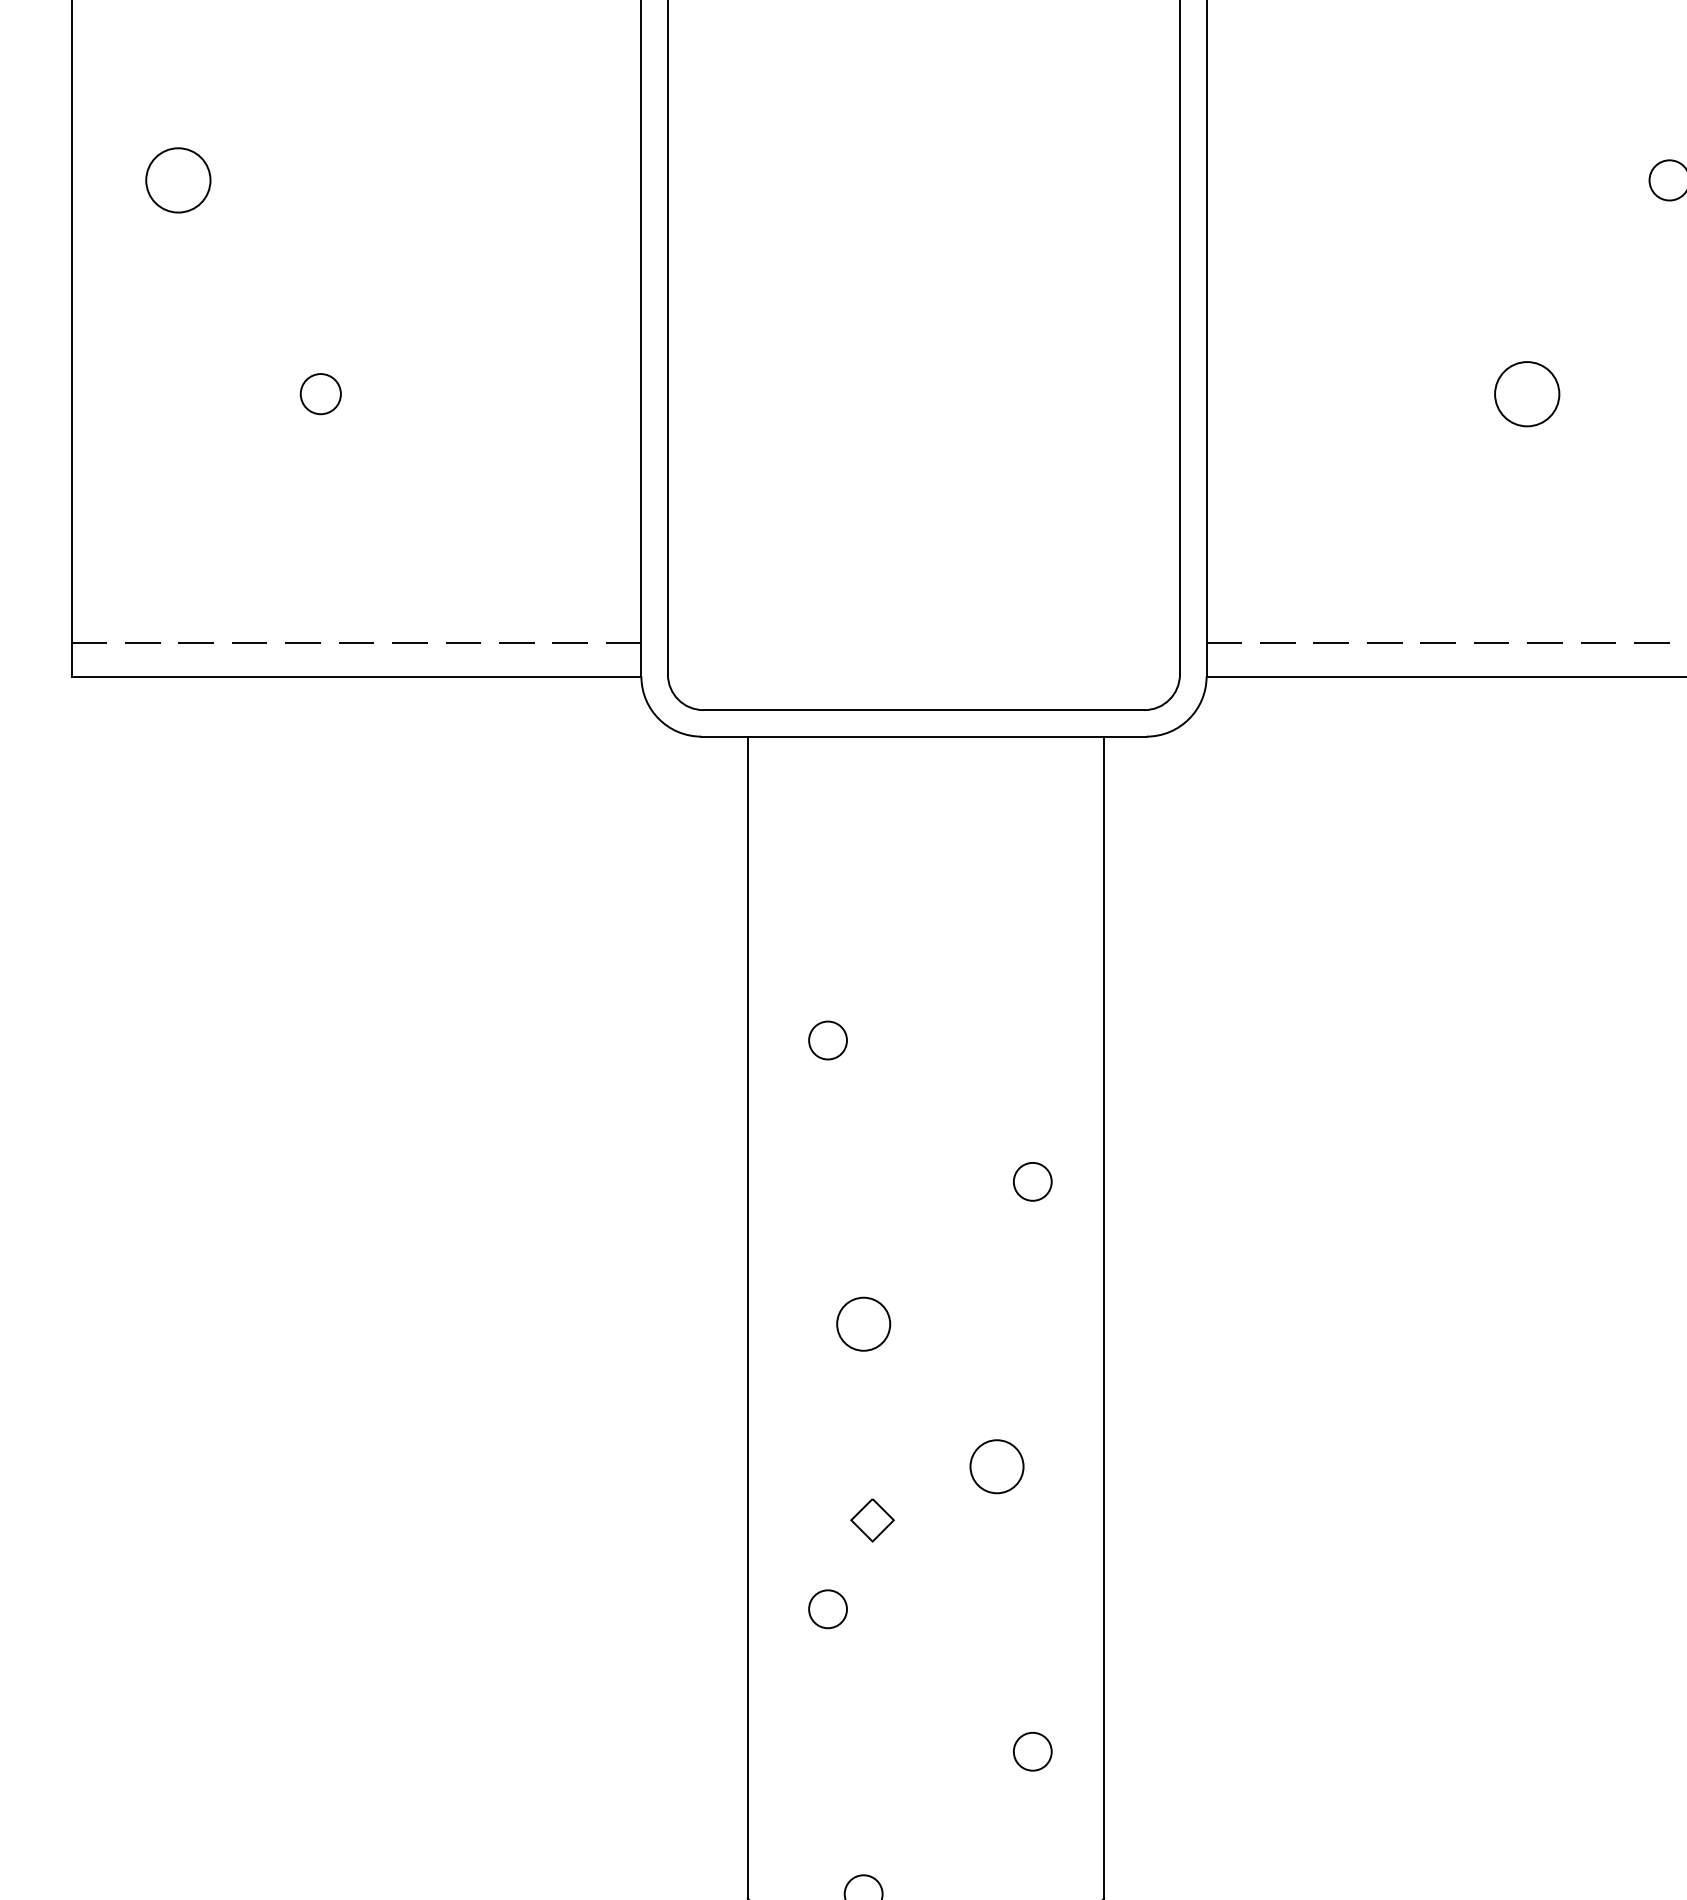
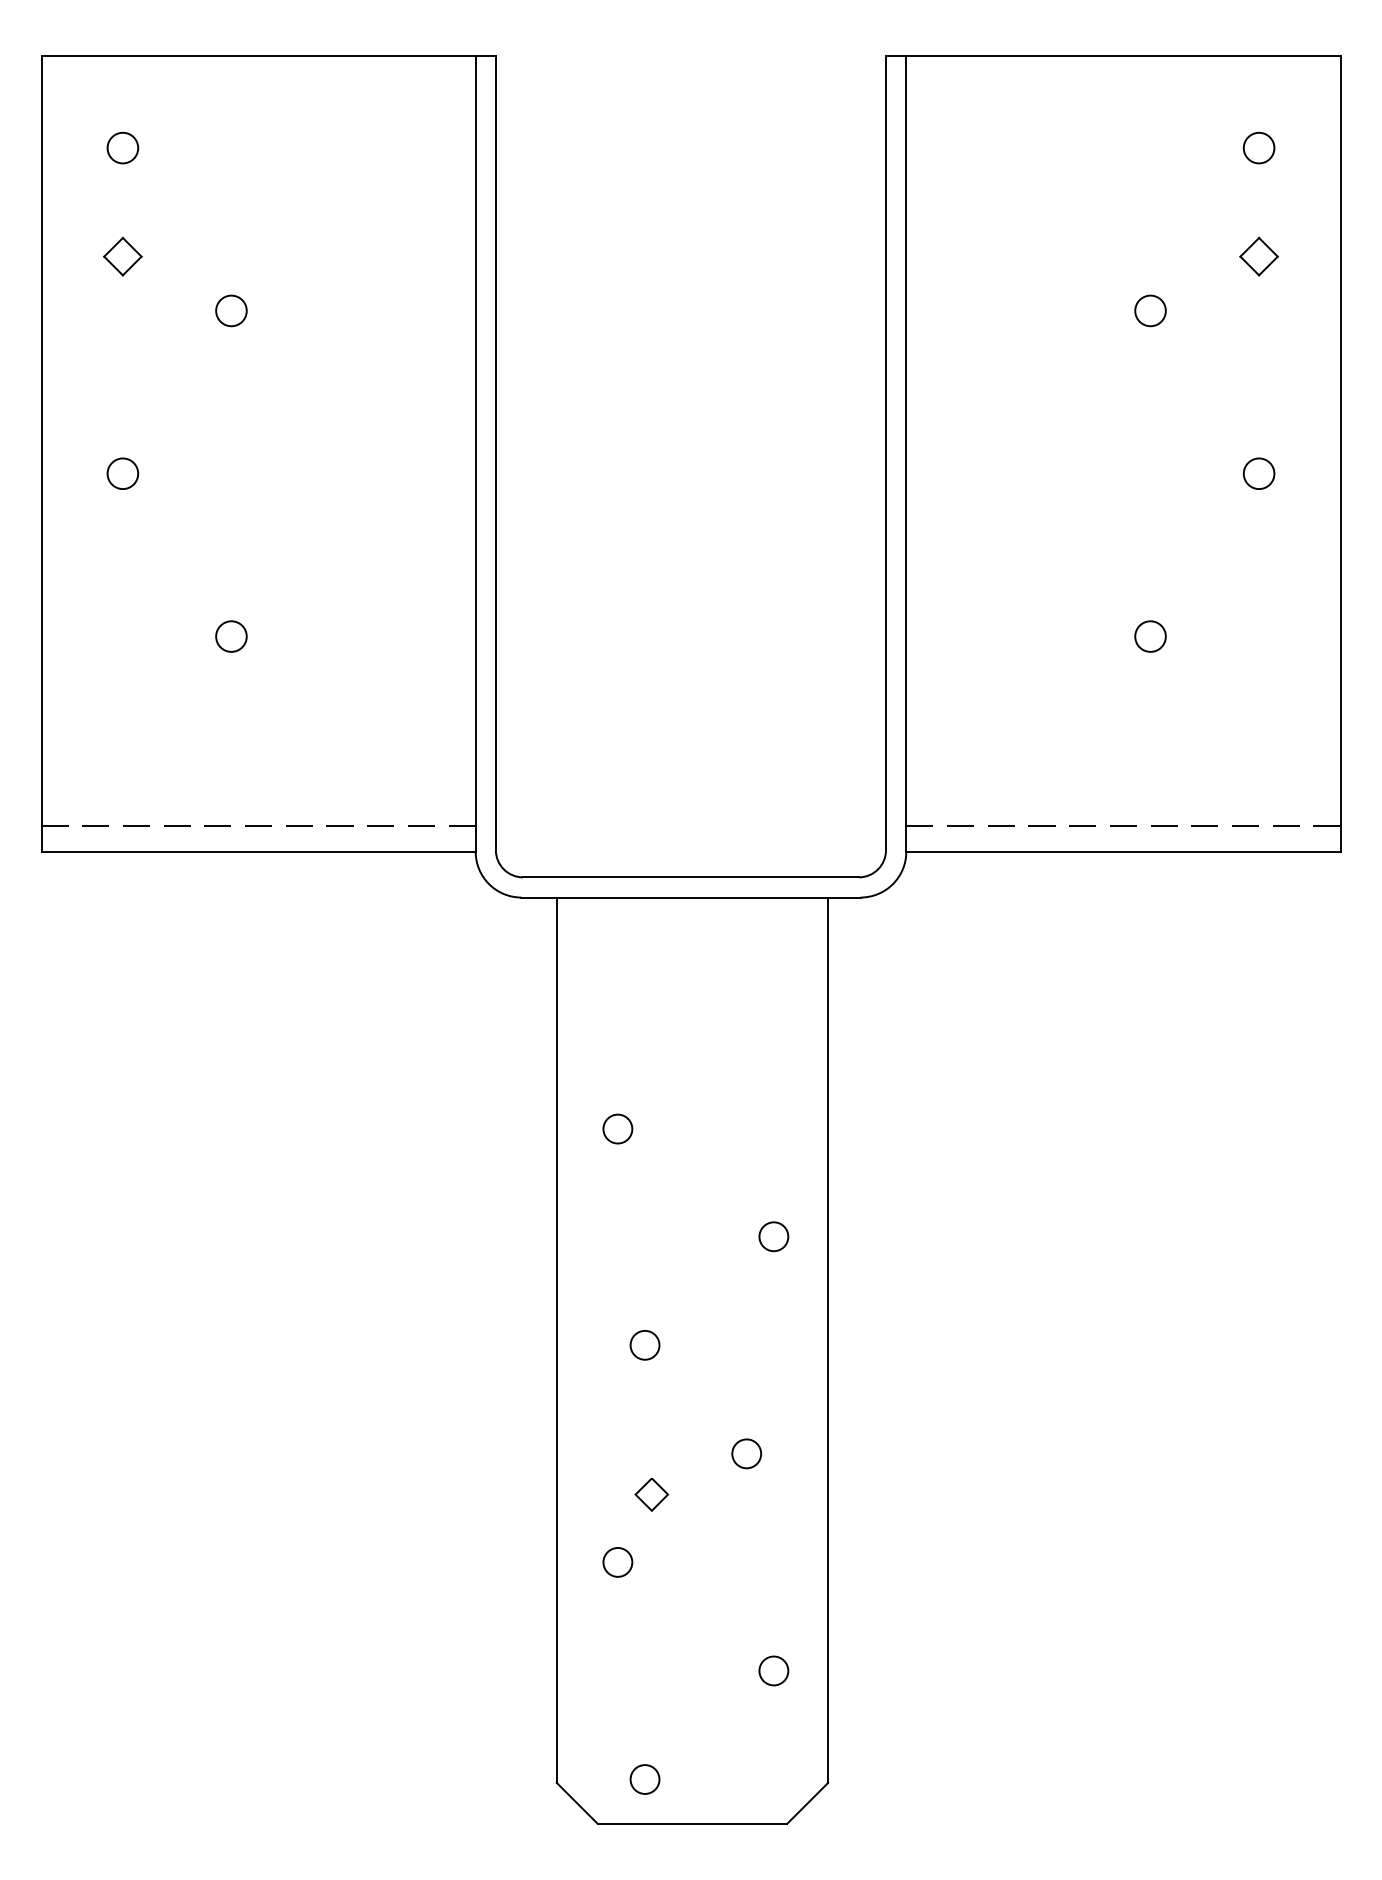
circle: (177, 180) -> (122, 473), size x0.62
circle: (1527, 394) -> (1150, 636), size x0.62
circle: (862, 1324) -> (644, 1345), size x0.71
circle: (996, 1466) -> (746, 1453), size x0.71

